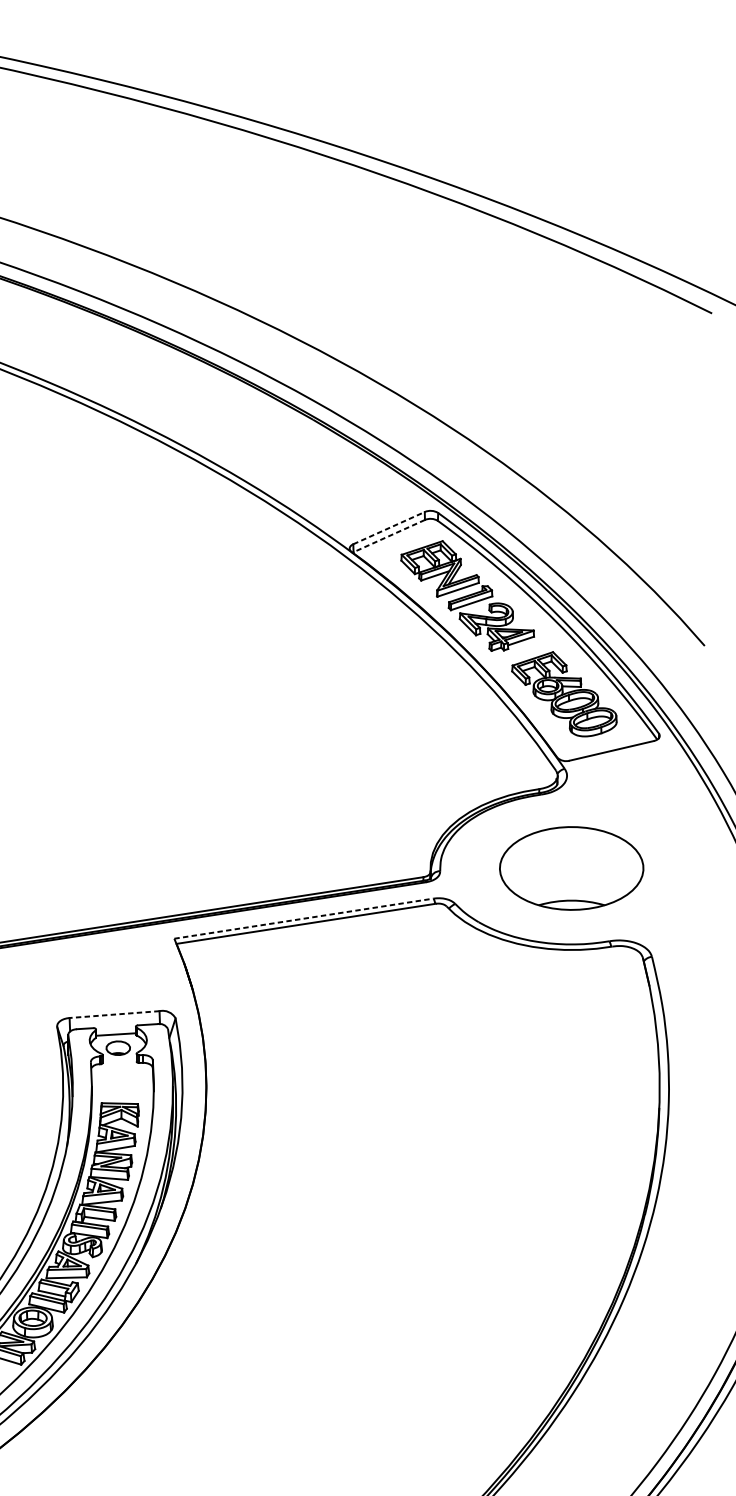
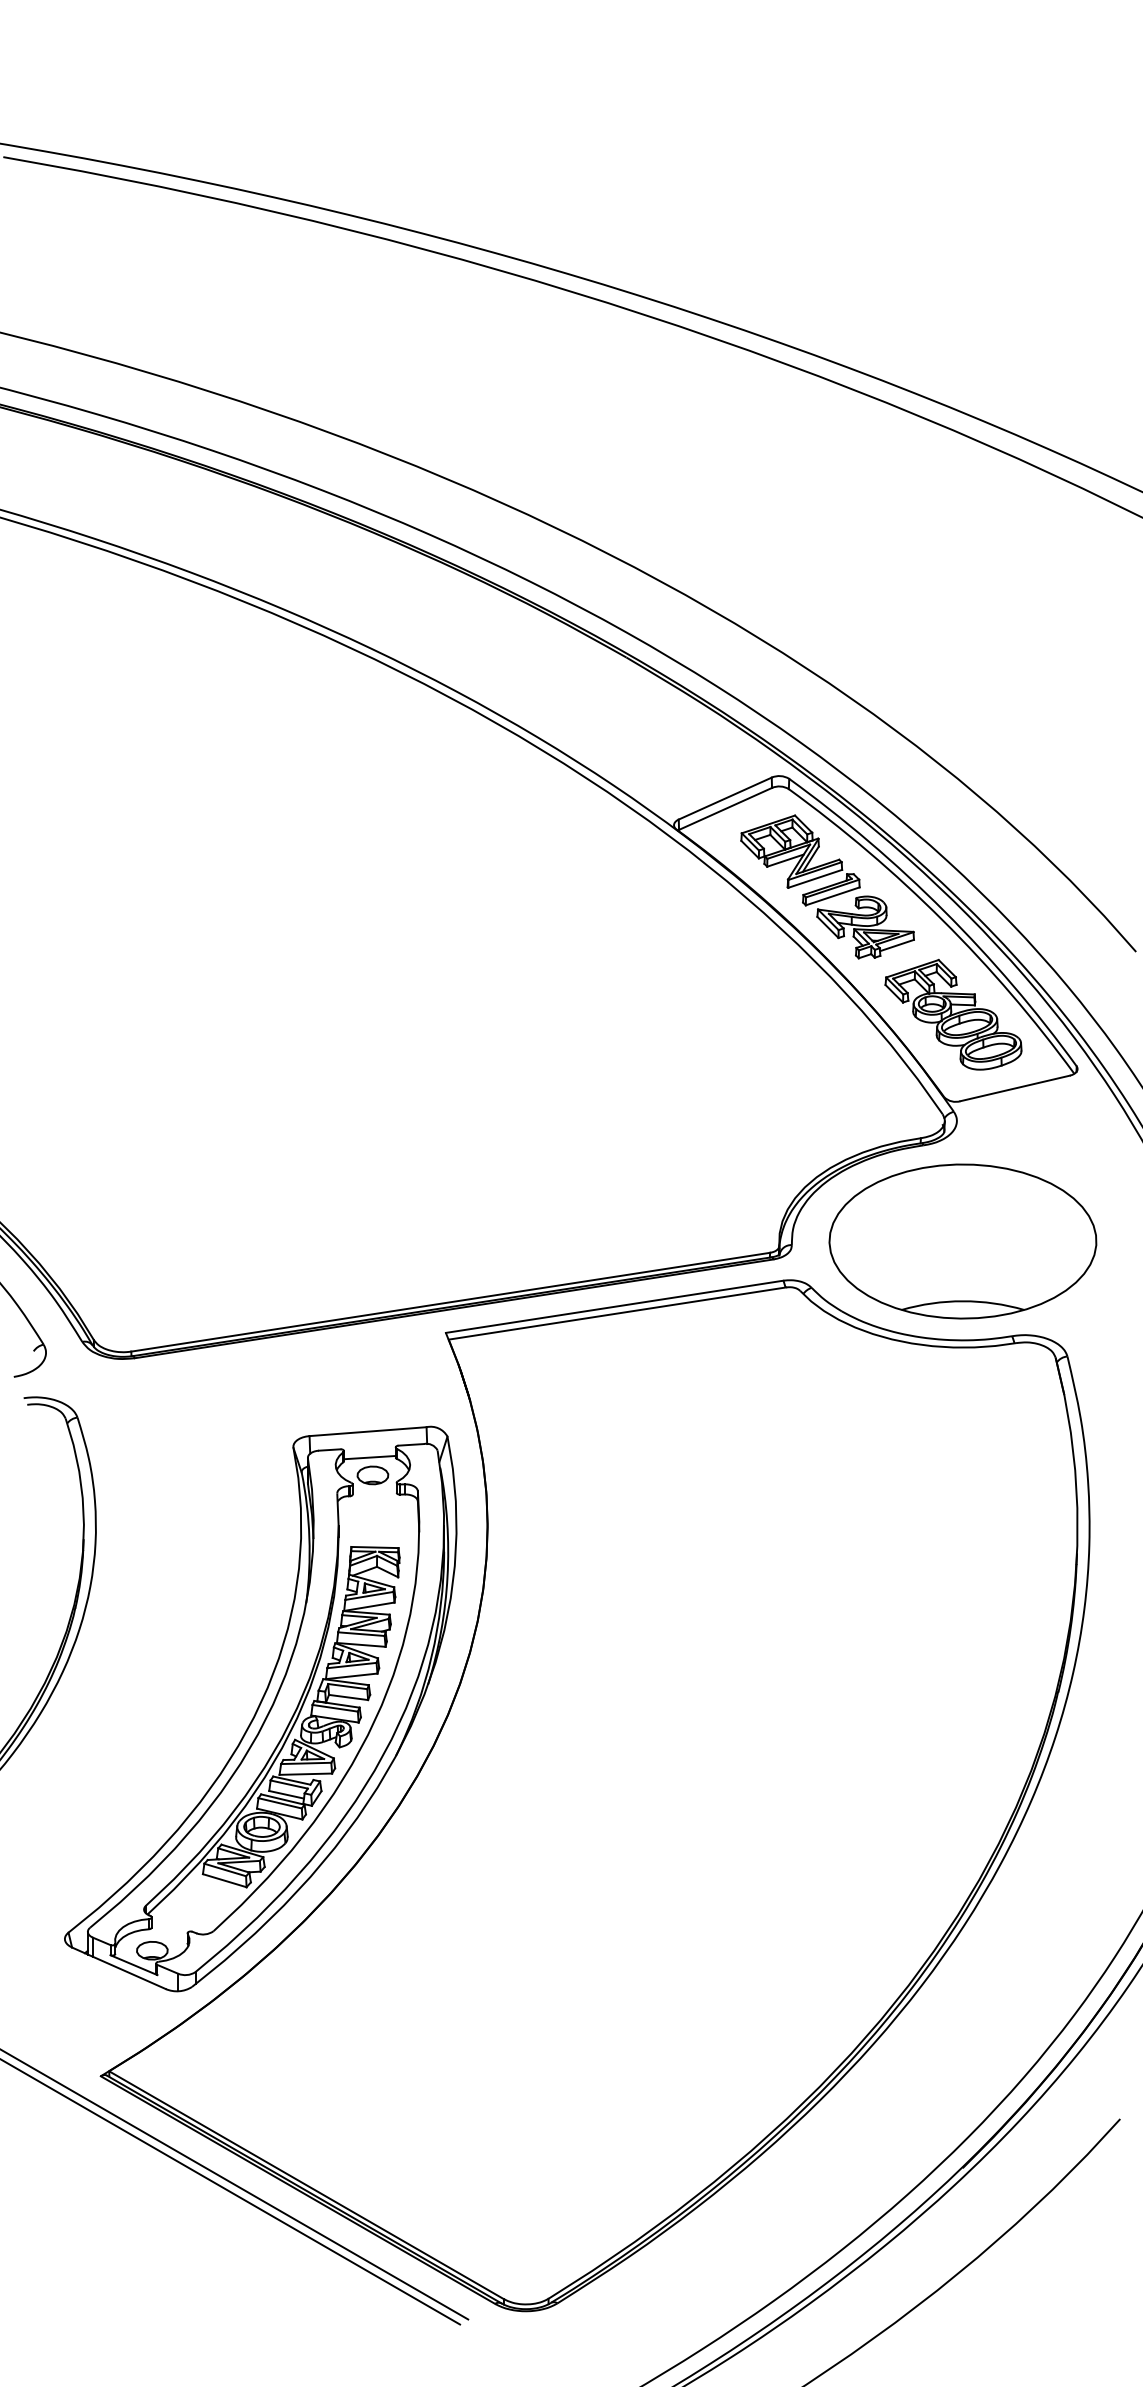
line: (389, 528) -> (725, 798), dashed -> solid
line: (389, 536) -> (725, 809), dashed -> solid
part: (571, 868) -> (962, 1241), size x1.43
line: (303, 918) -> (614, 1306), dashed -> solid
line: (114, 1014) -> (368, 1431), dashed -> solid

